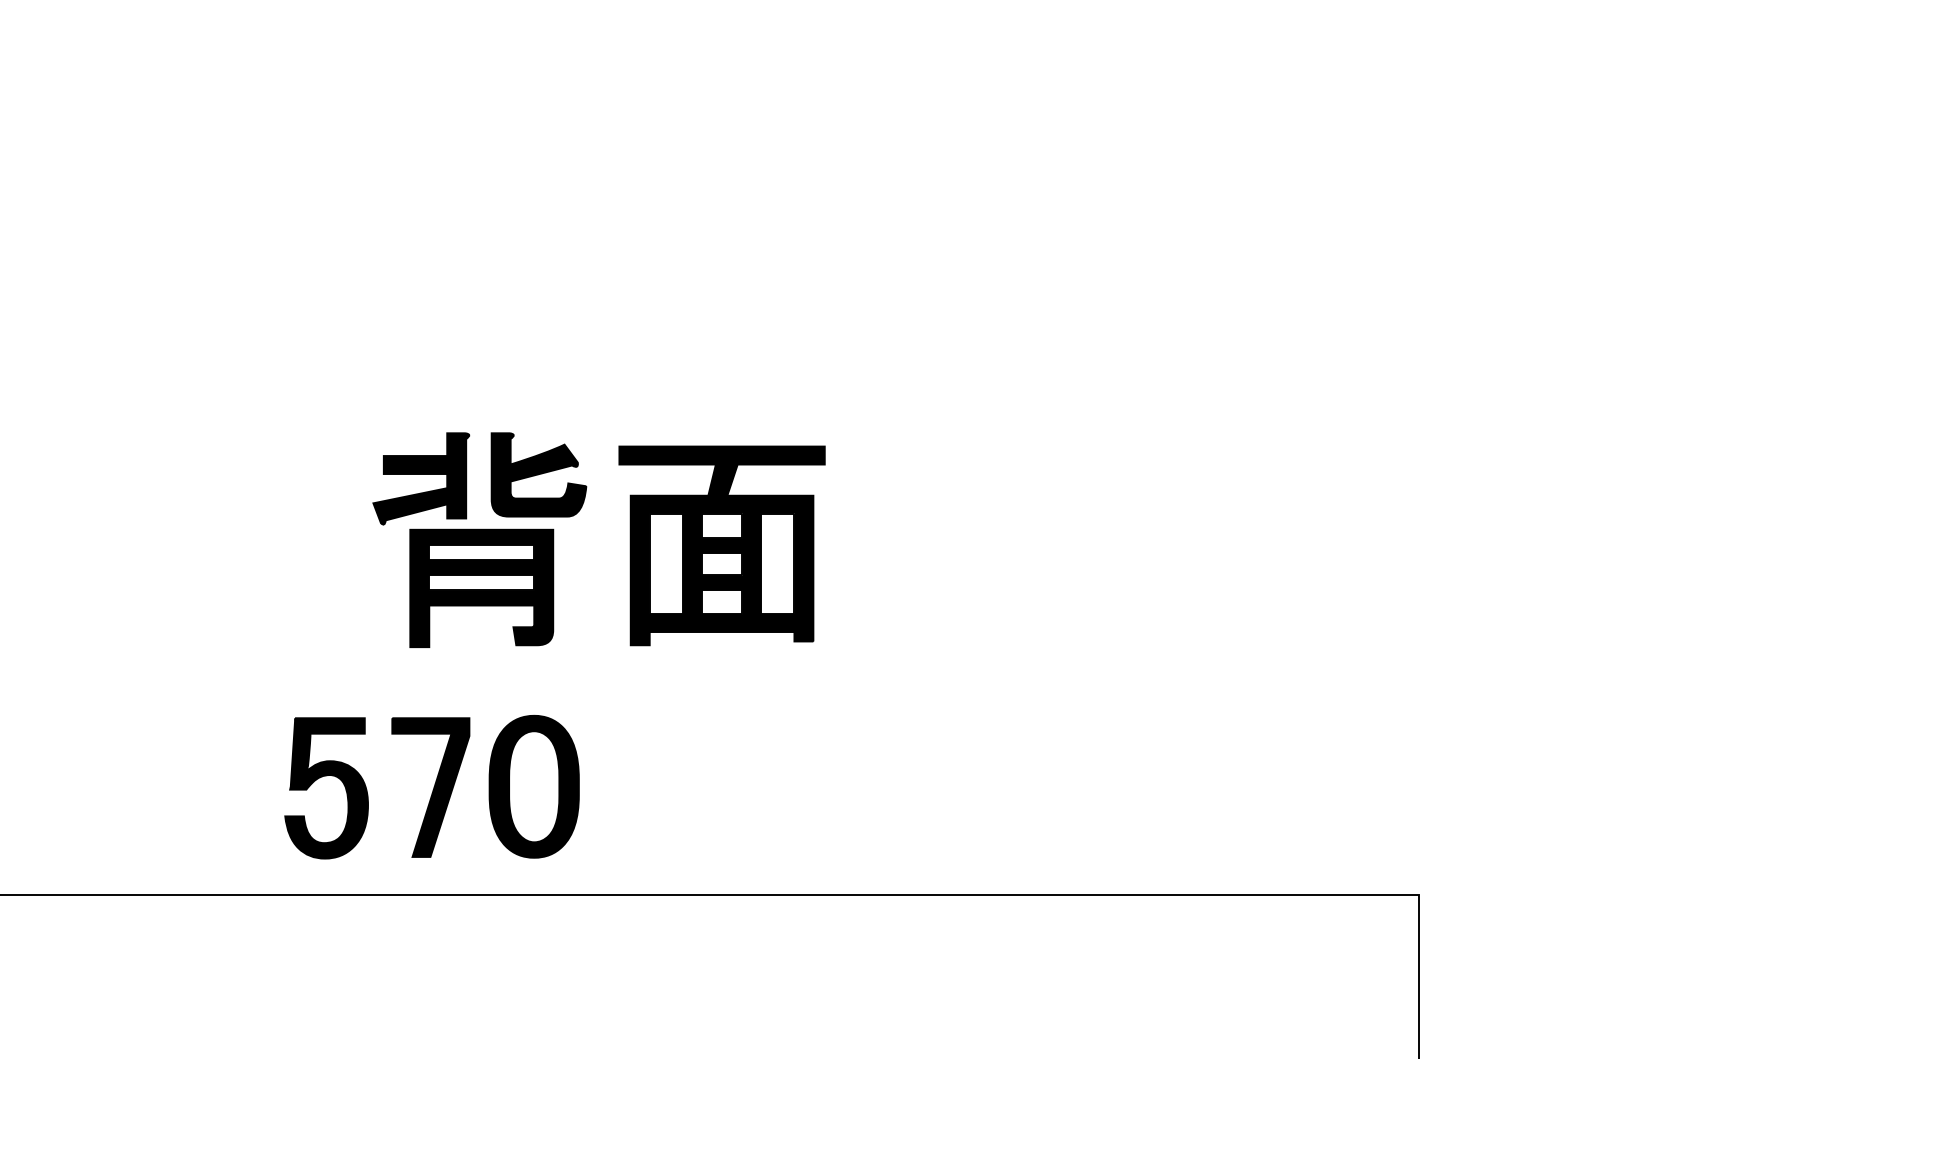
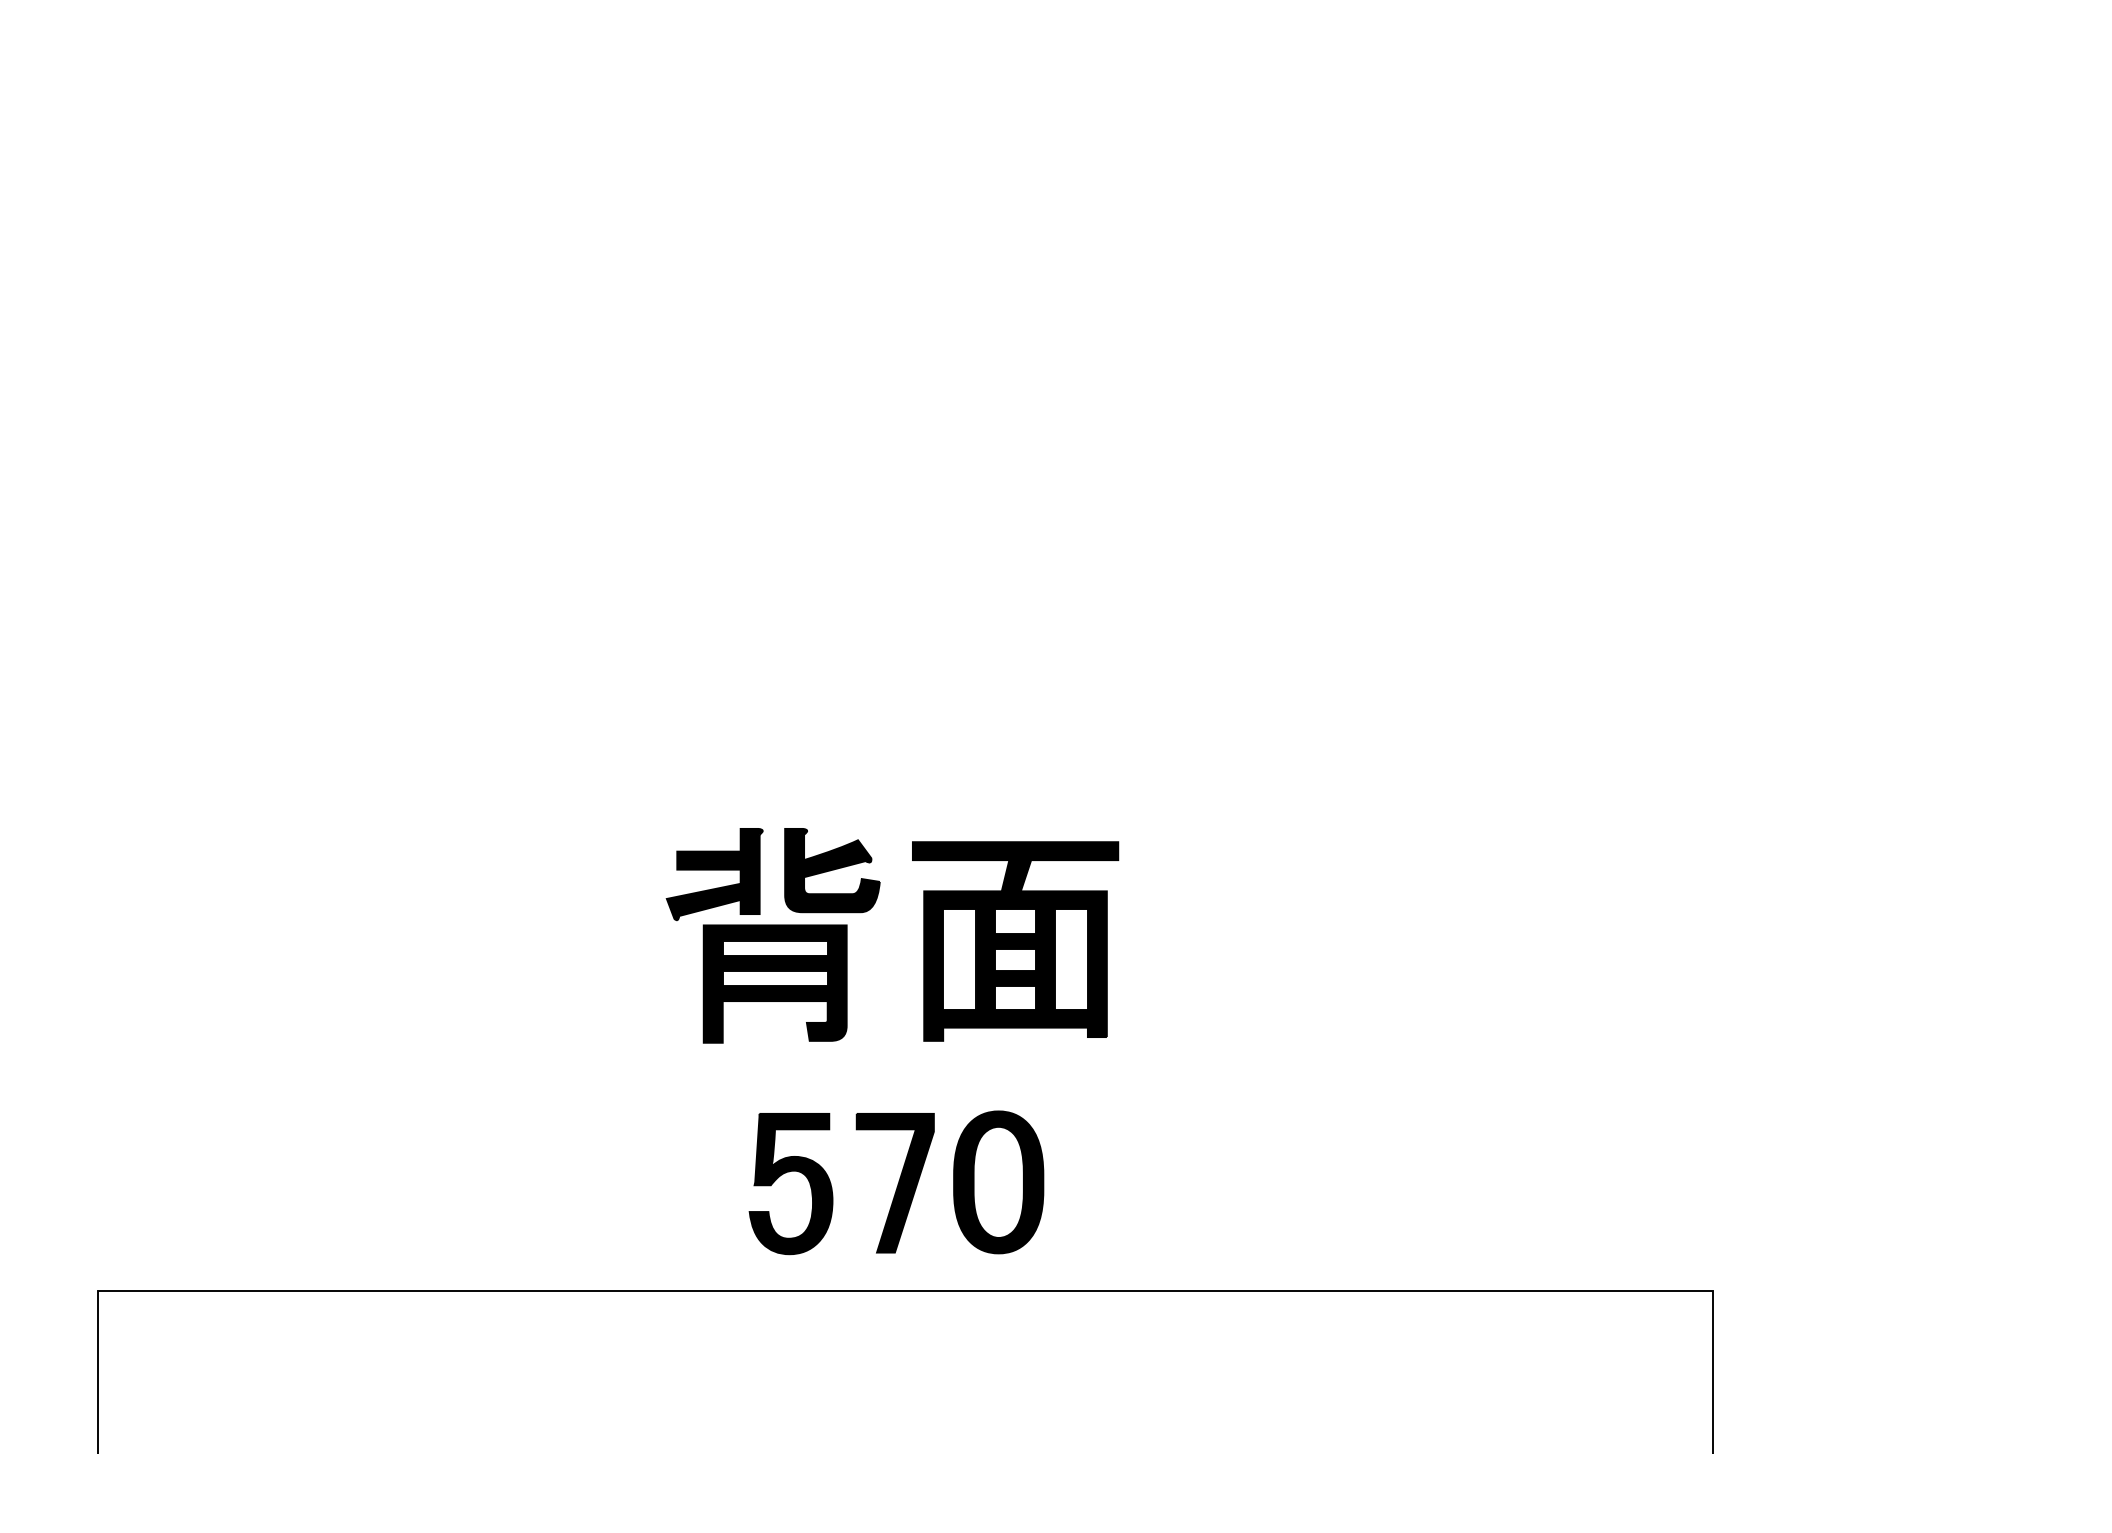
part: (432, 786) -> (896, 1182), moved

